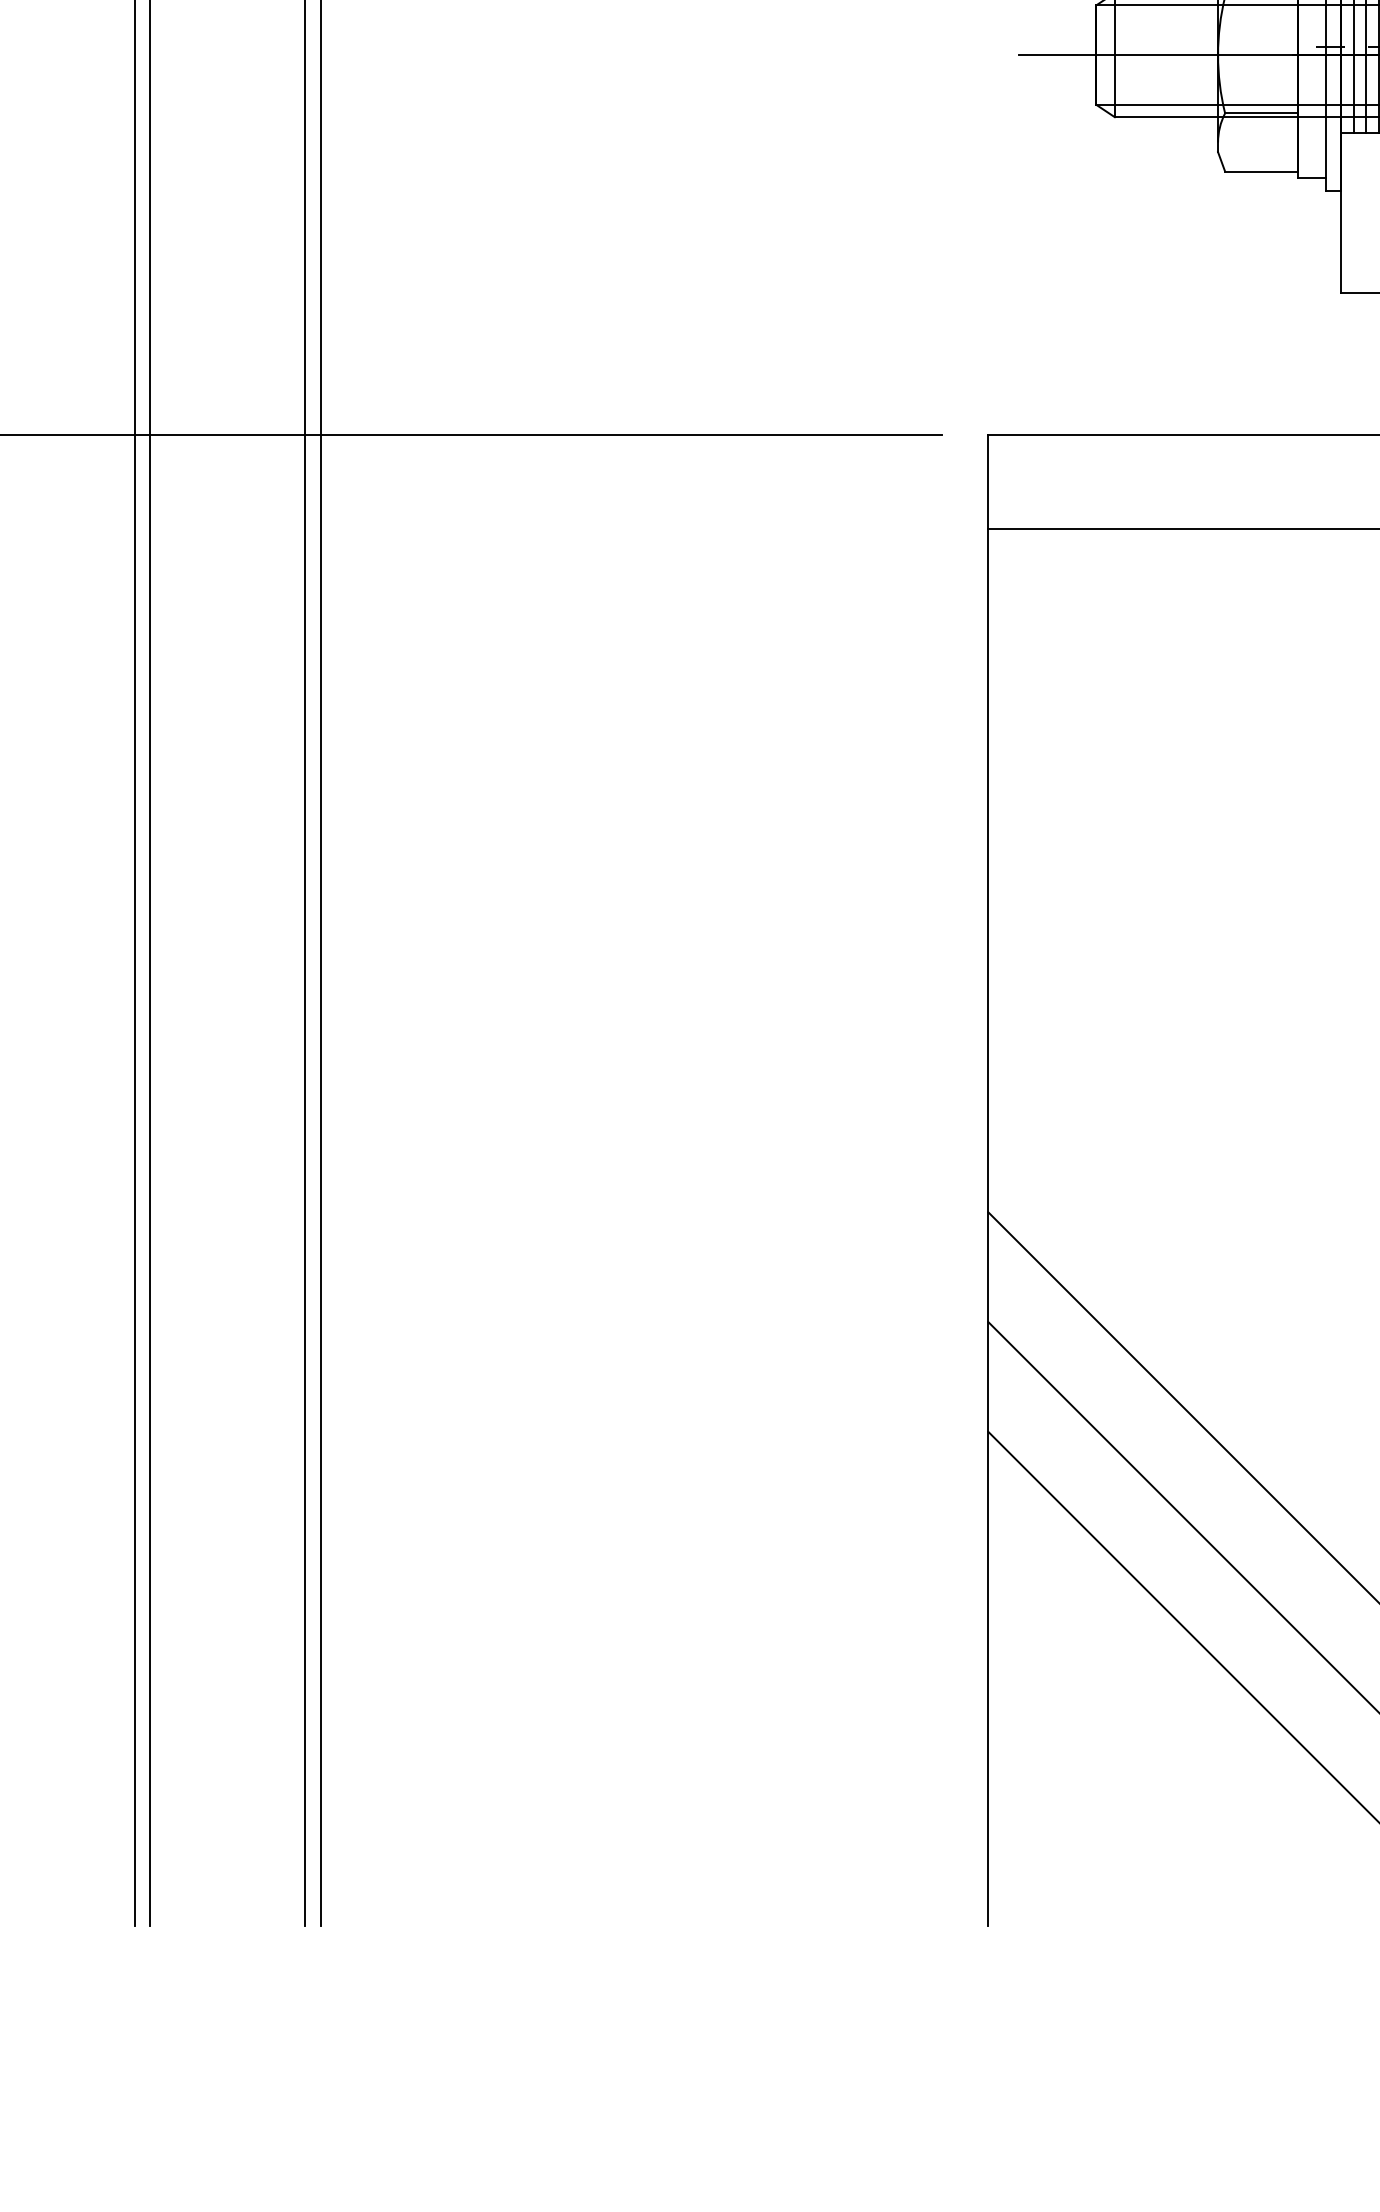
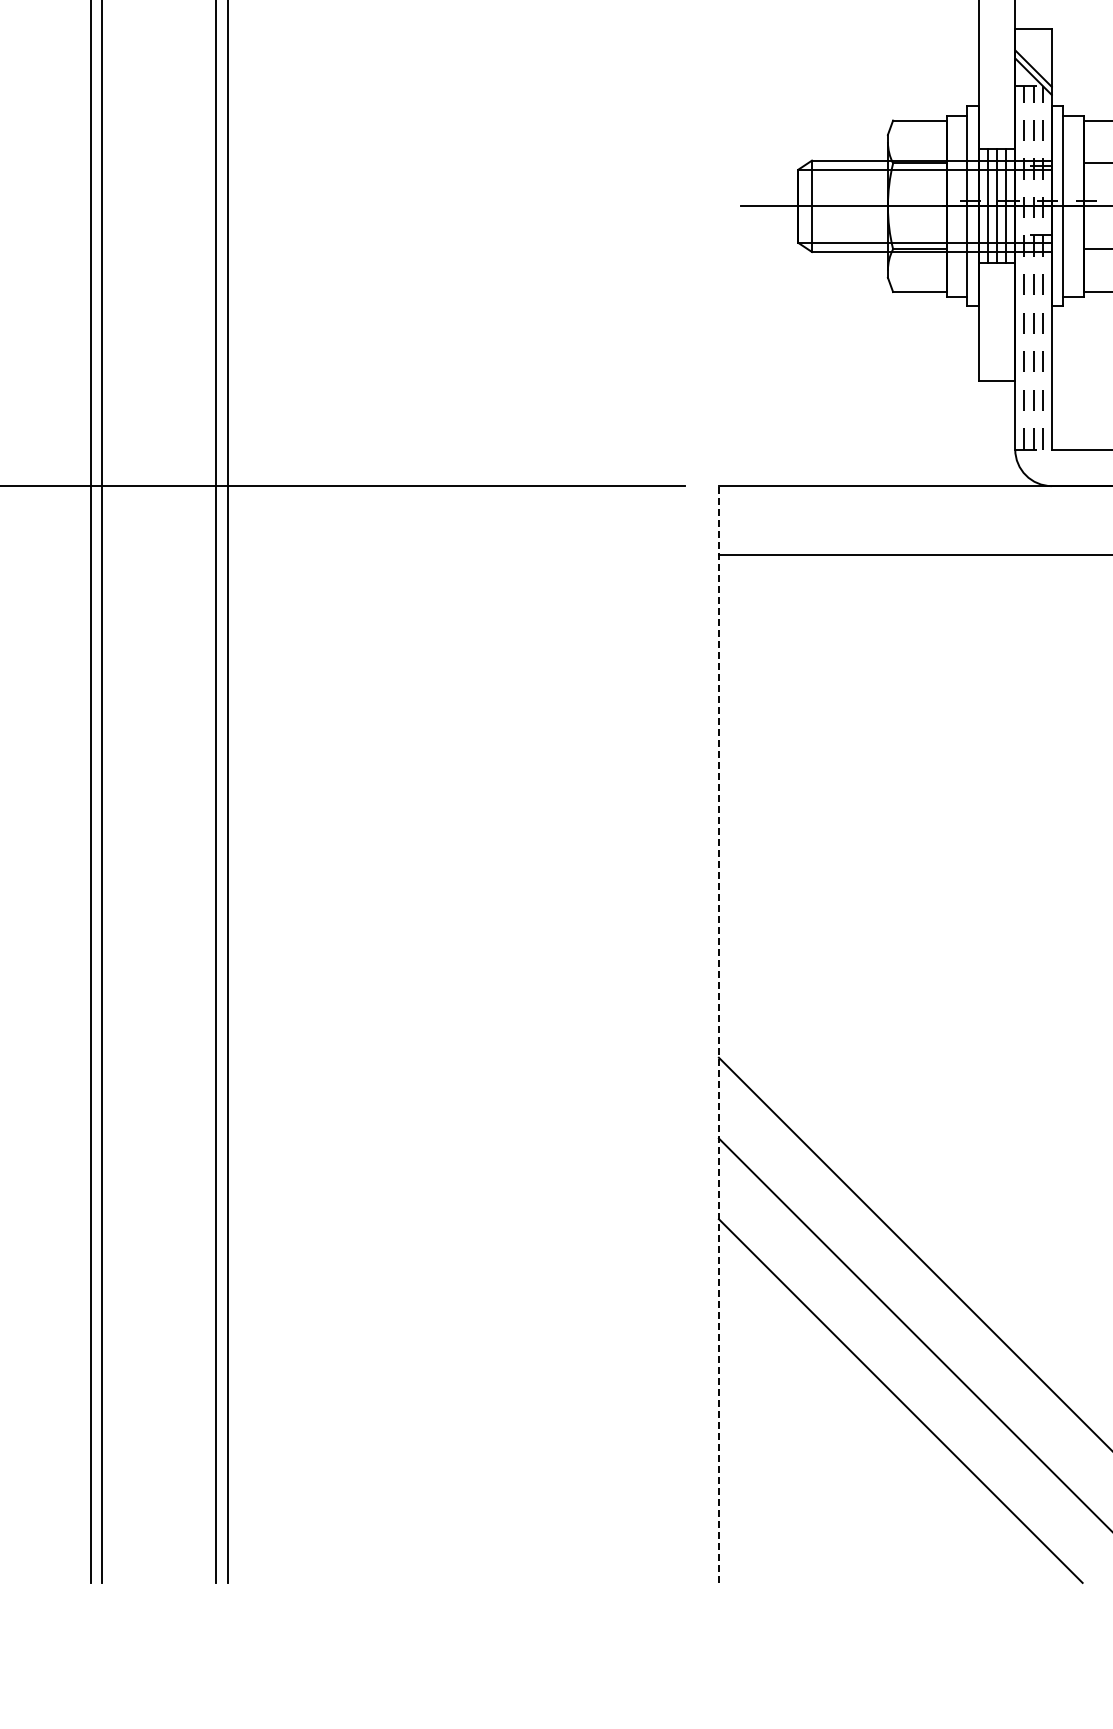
line: (987, 1180) -> (718, 1034), solid -> dashed

